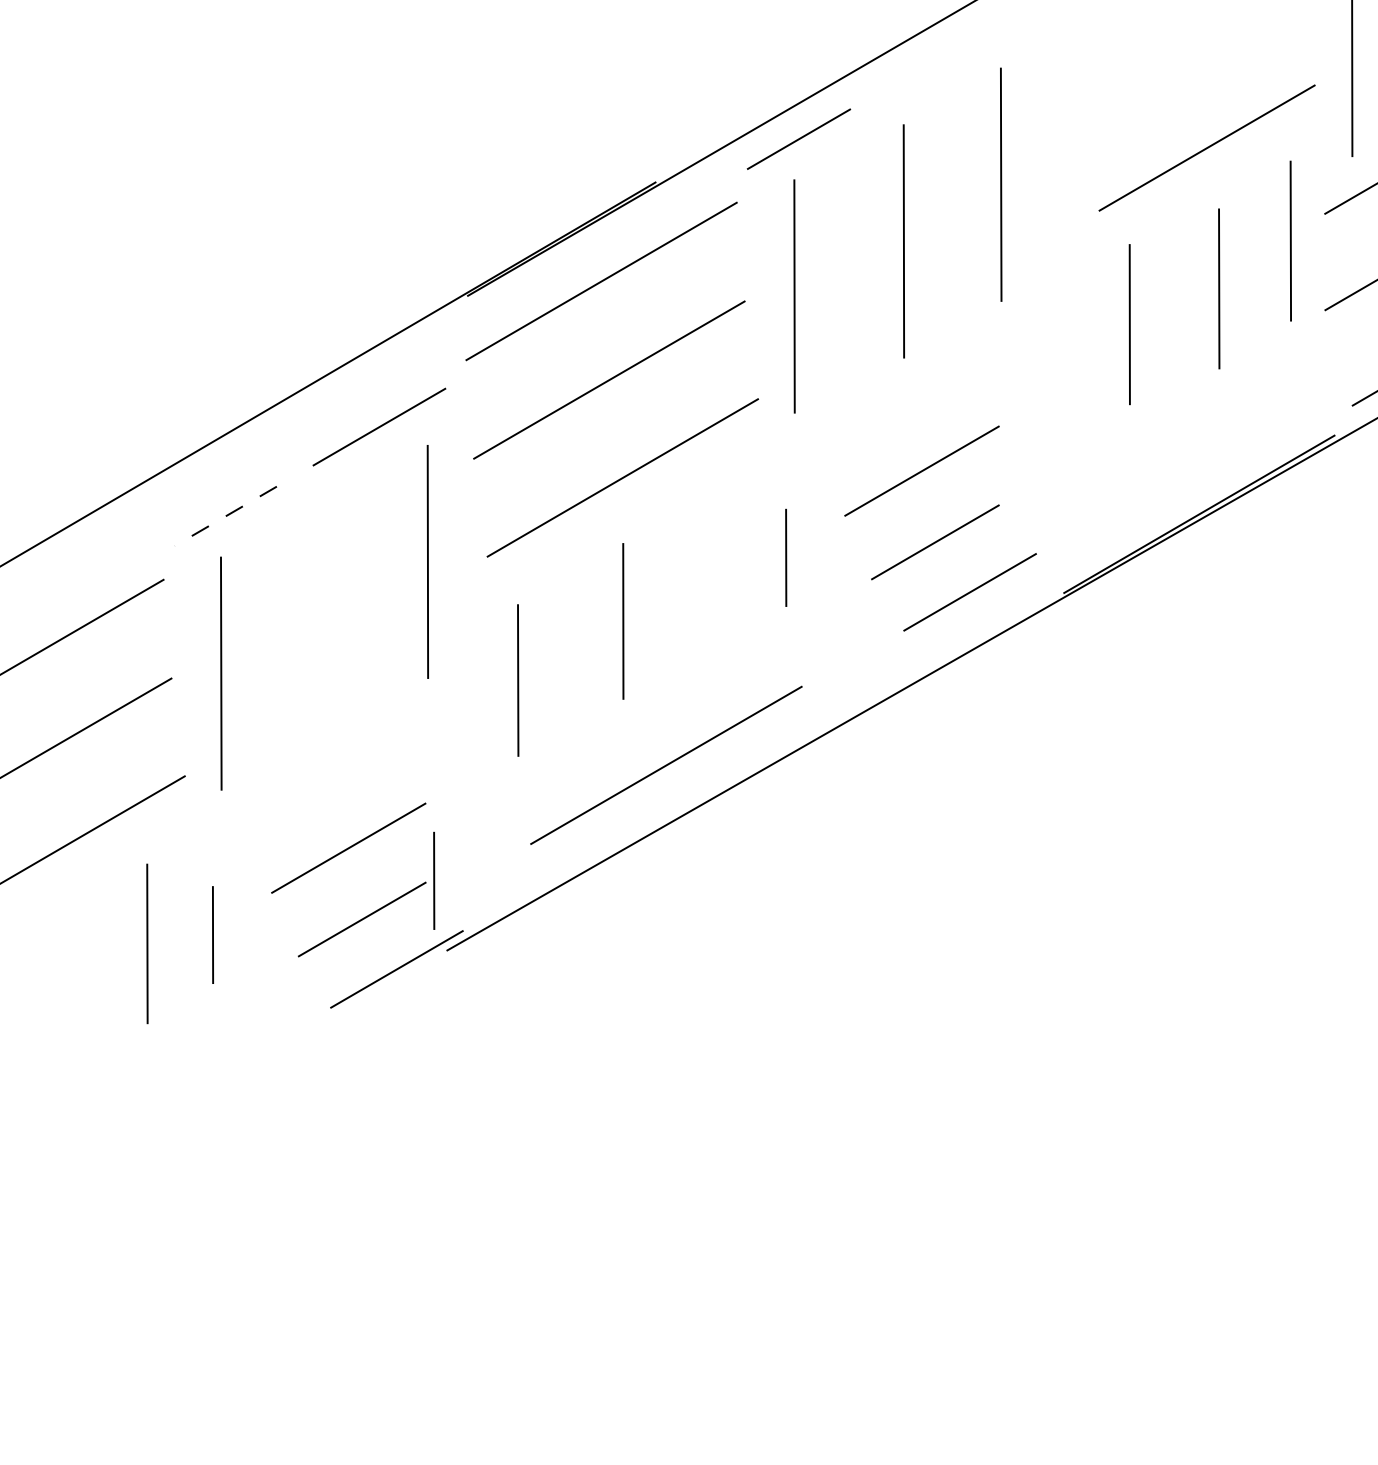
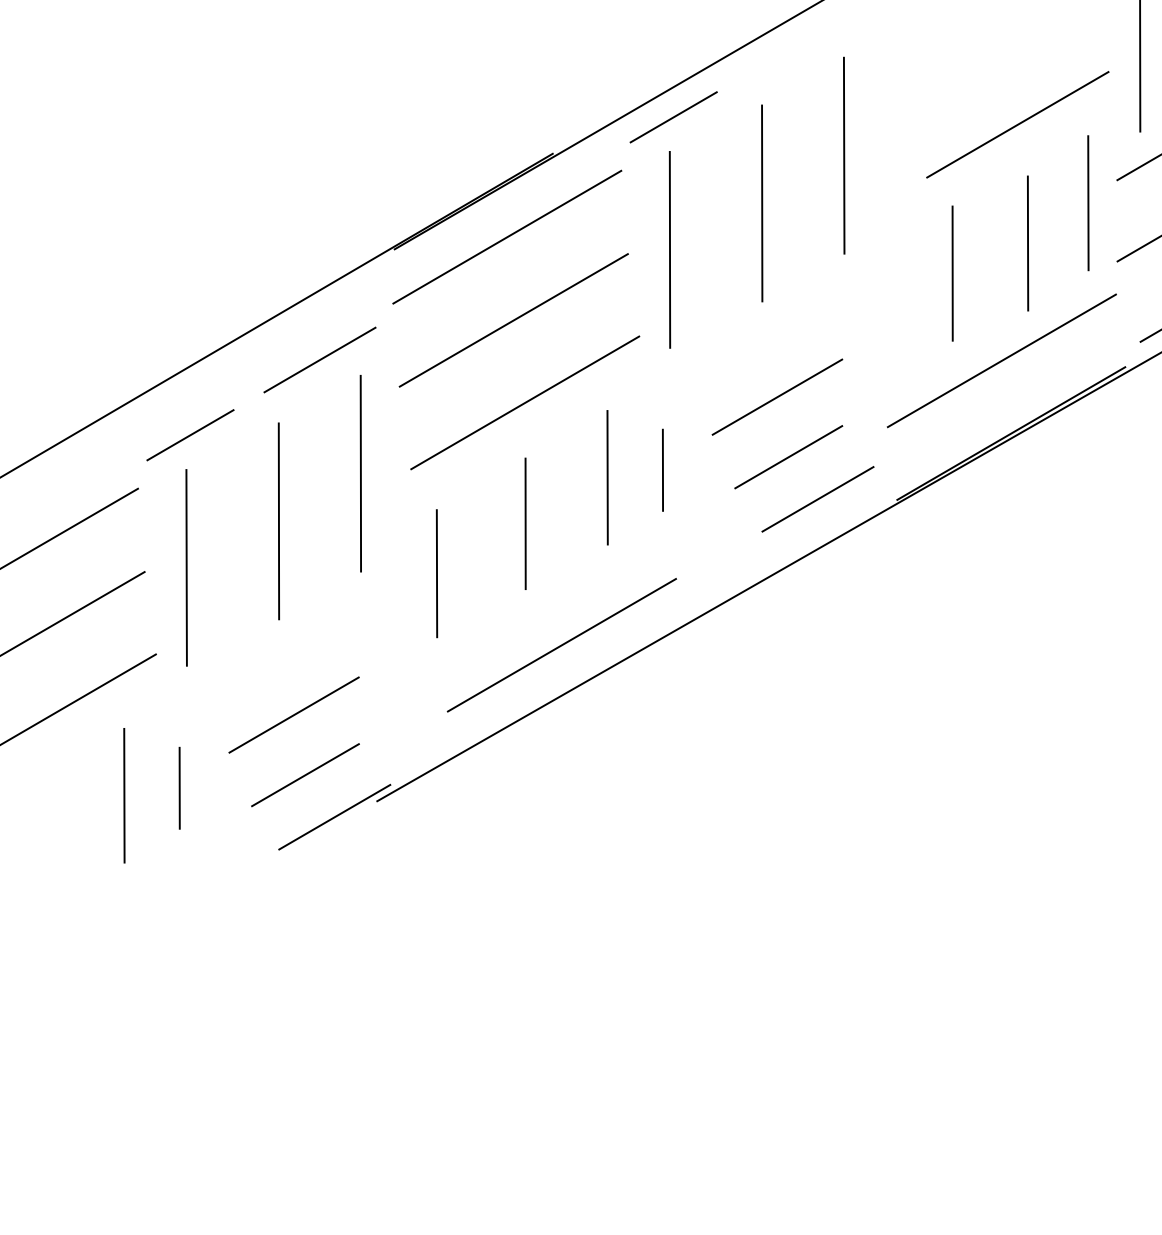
line: (1188, 427) -> (1002, 360), added
line: (225, 516) -> (190, 435), dashed -> solid
line: (720, 566) -> (607, 477), added
line: (330, 618) -> (278, 521), added
line: (434, 880) -> (366, 742), removed

